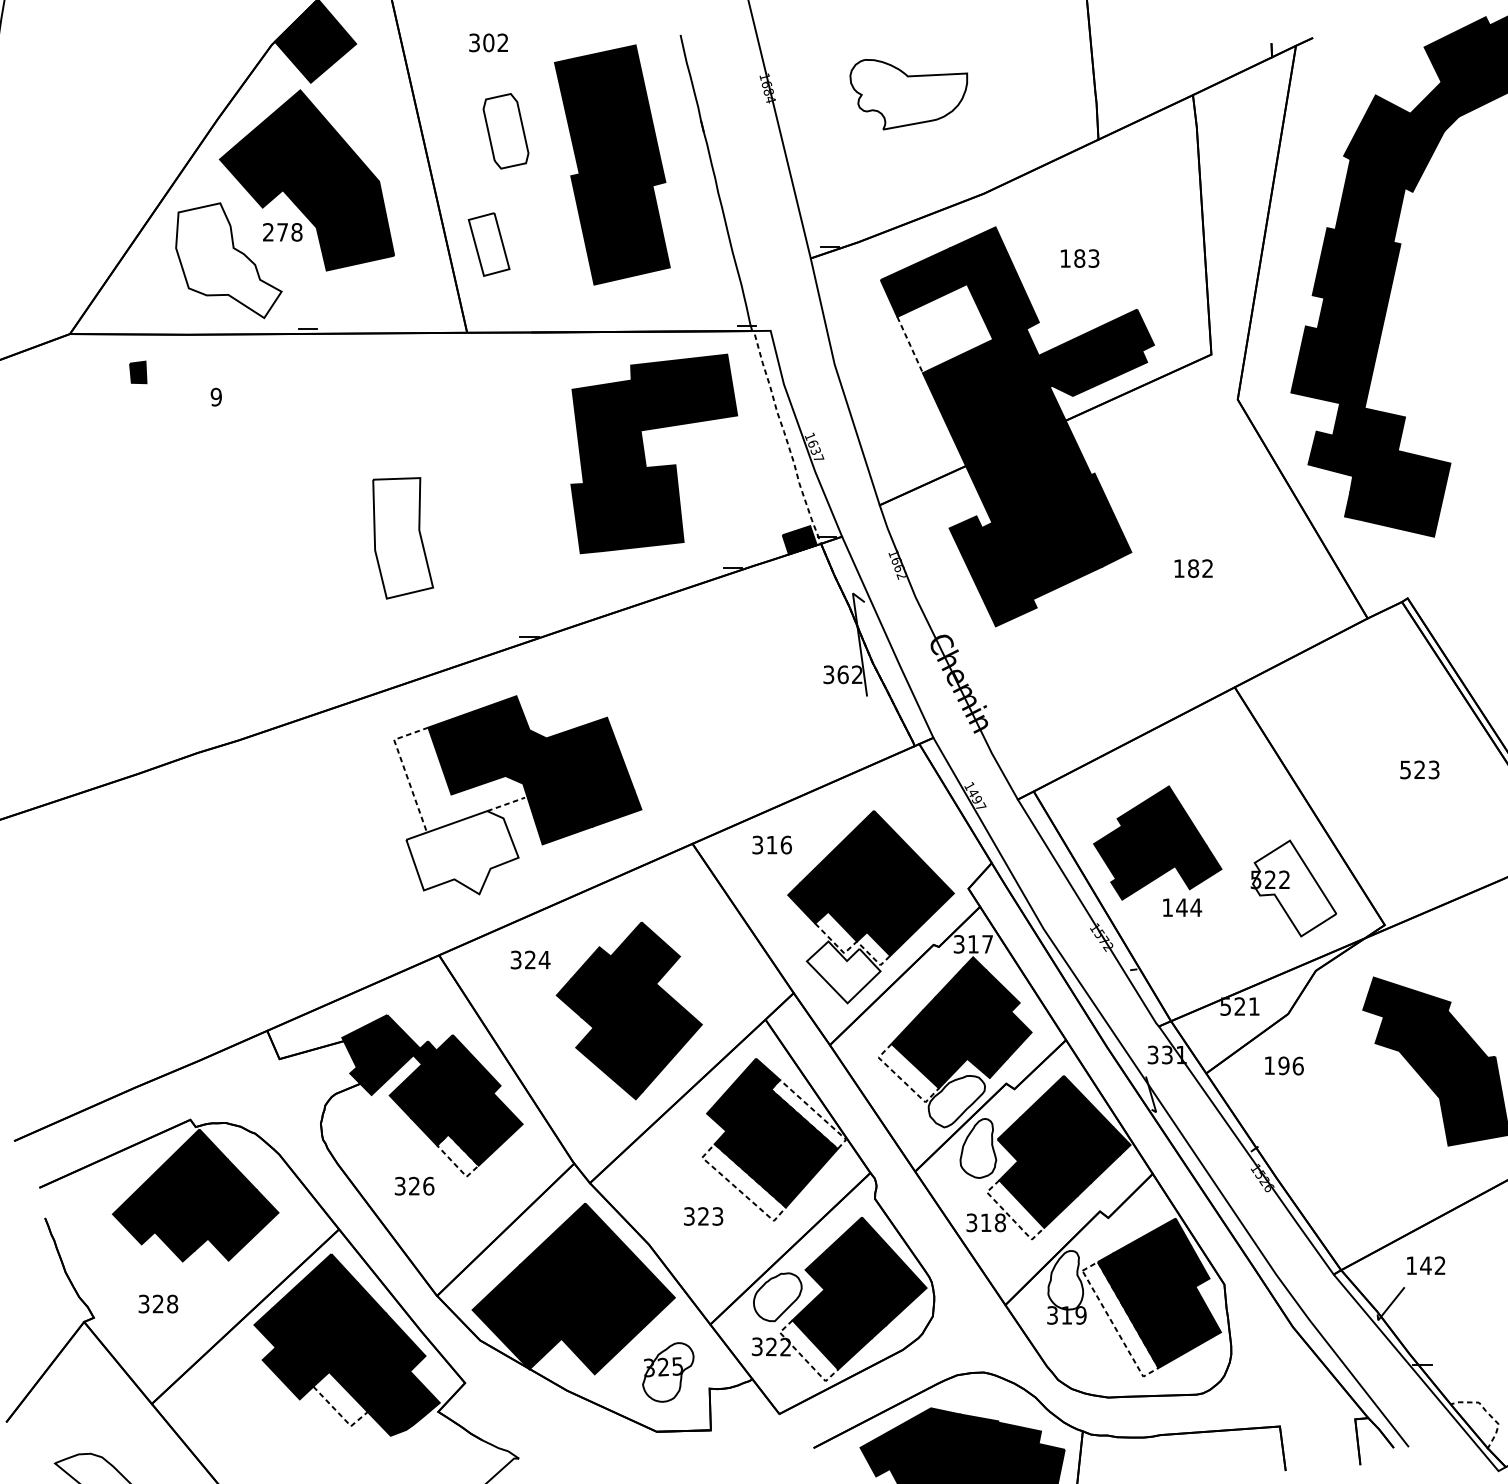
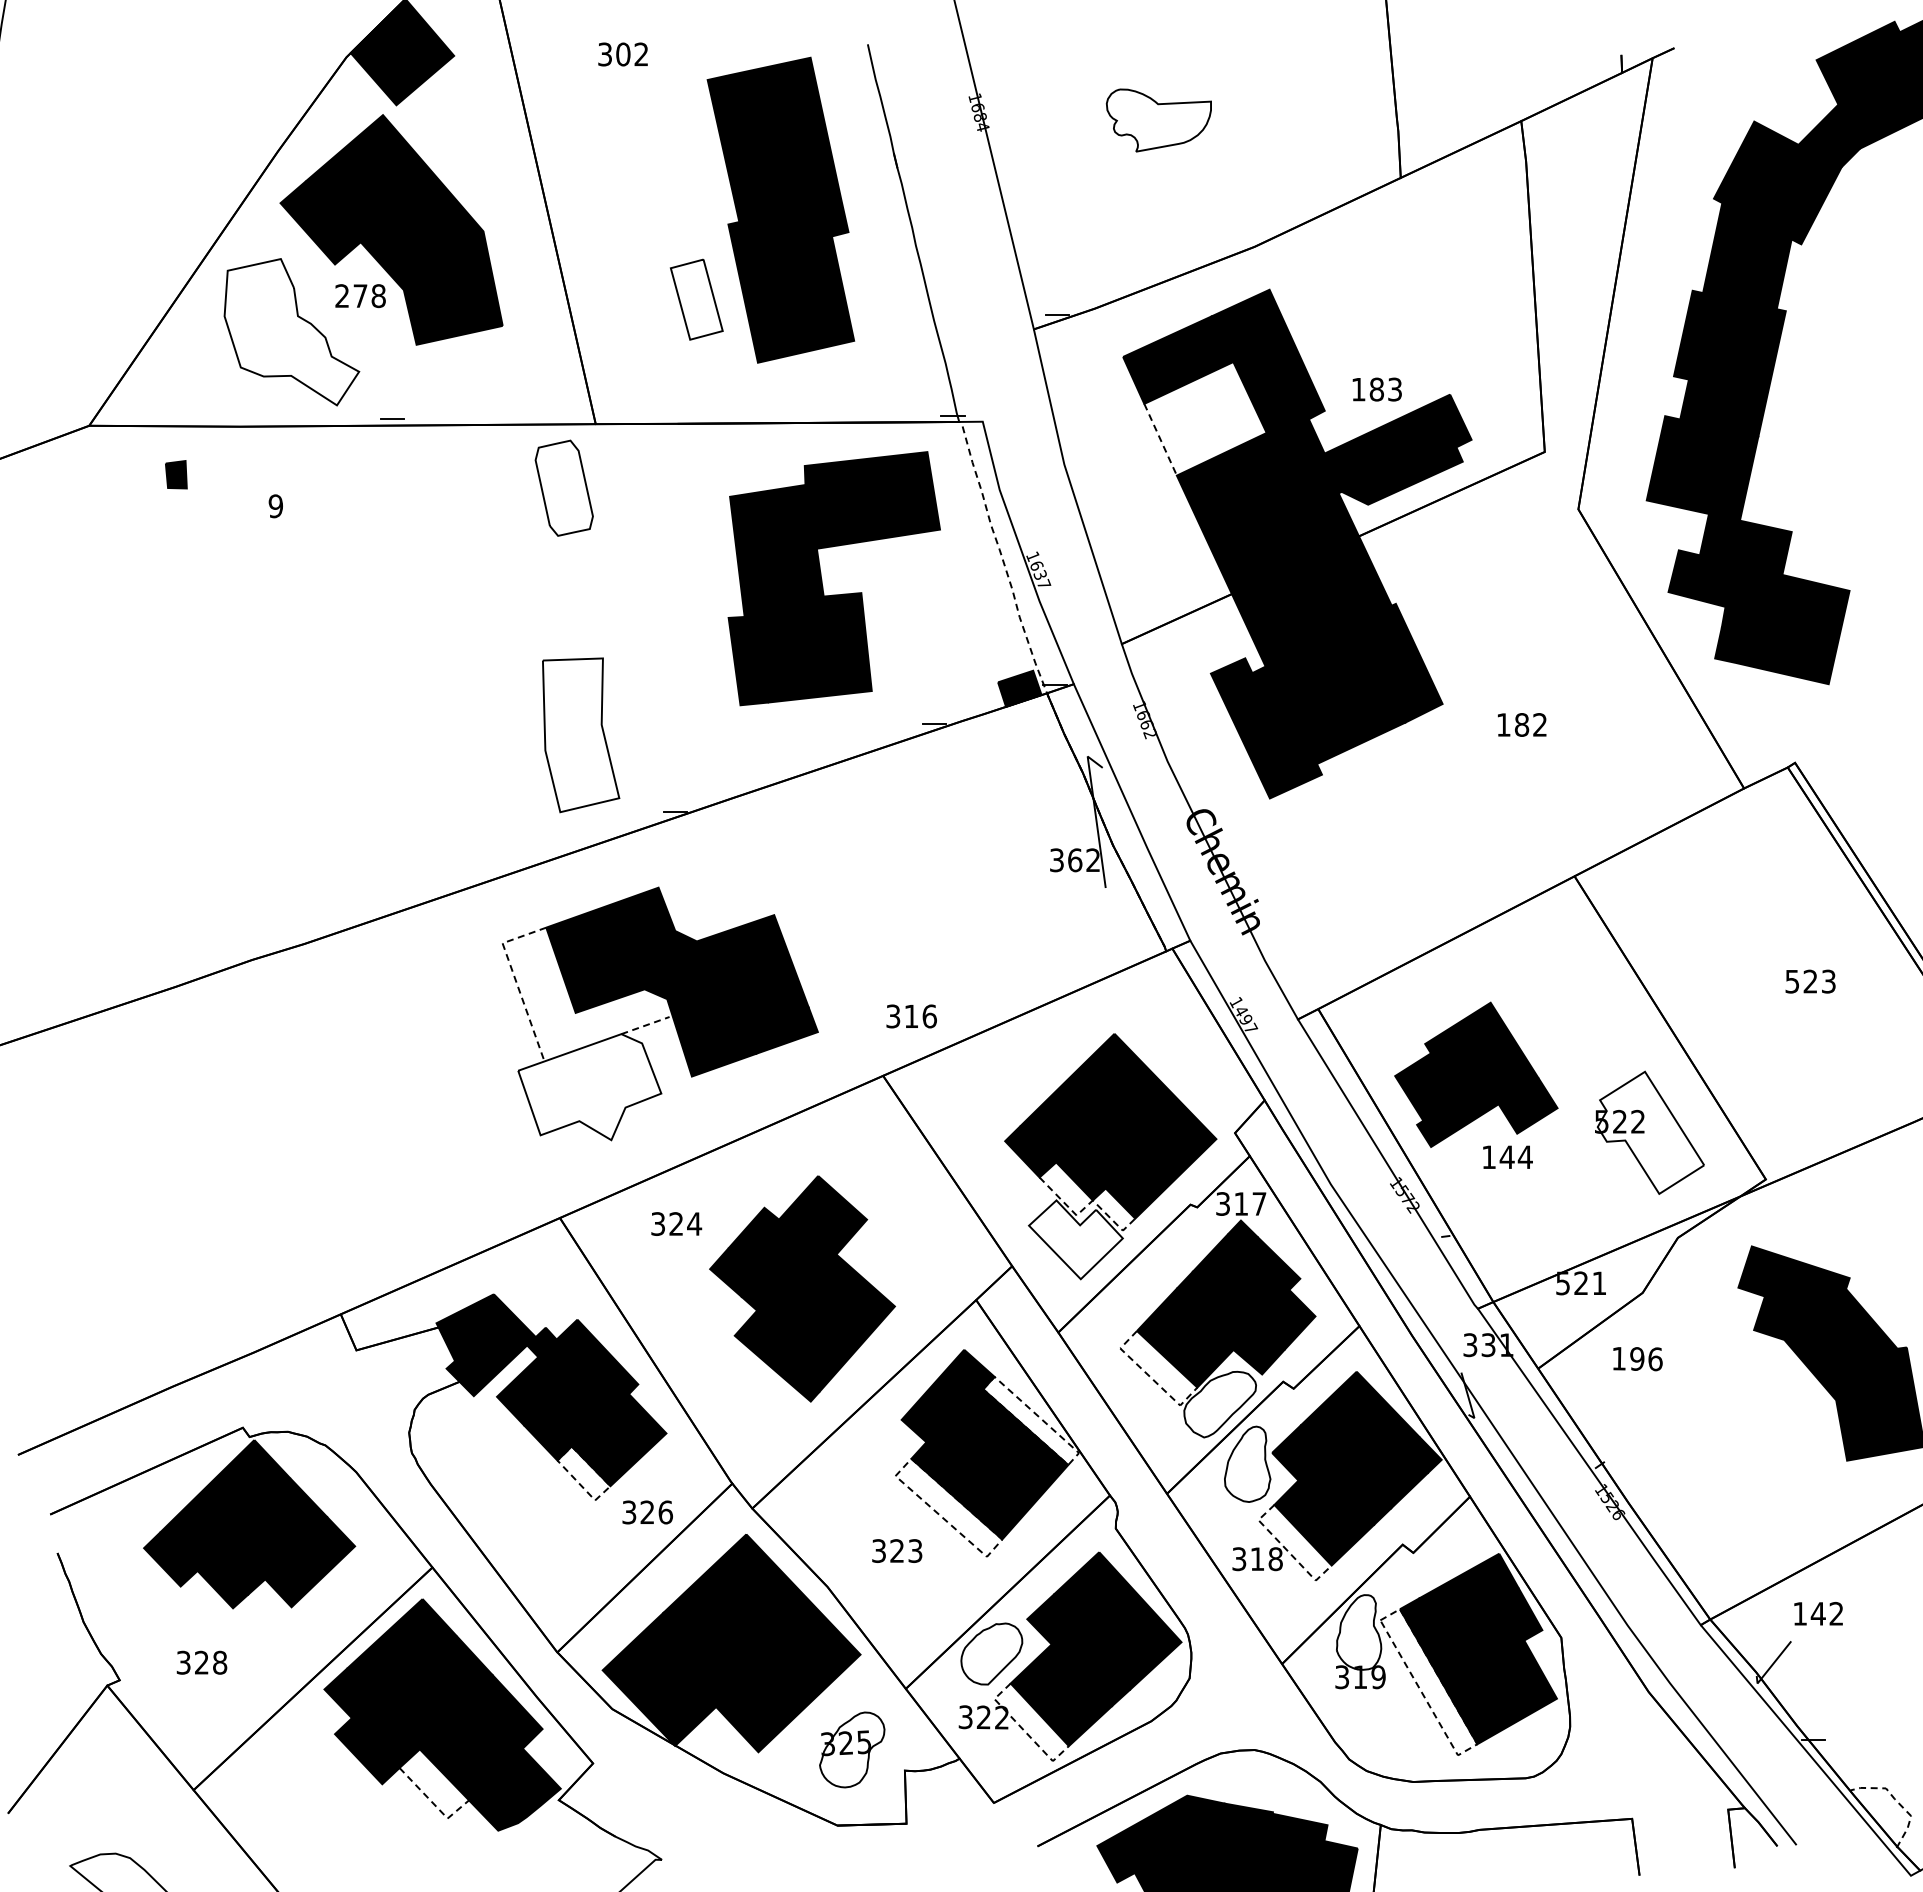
part: (908, 94) -> (1158, 120), size x0.7
part: (505, 130) -> (563, 487), moved
part: (488, 244) -> (696, 299), moved
text: (1079, 258) -> (1376, 389), moved
part: (403, 538) -> (581, 735), moved
text: (772, 845) -> (911, 1016), moved
text: (414, 1186) -> (647, 1512), moved

